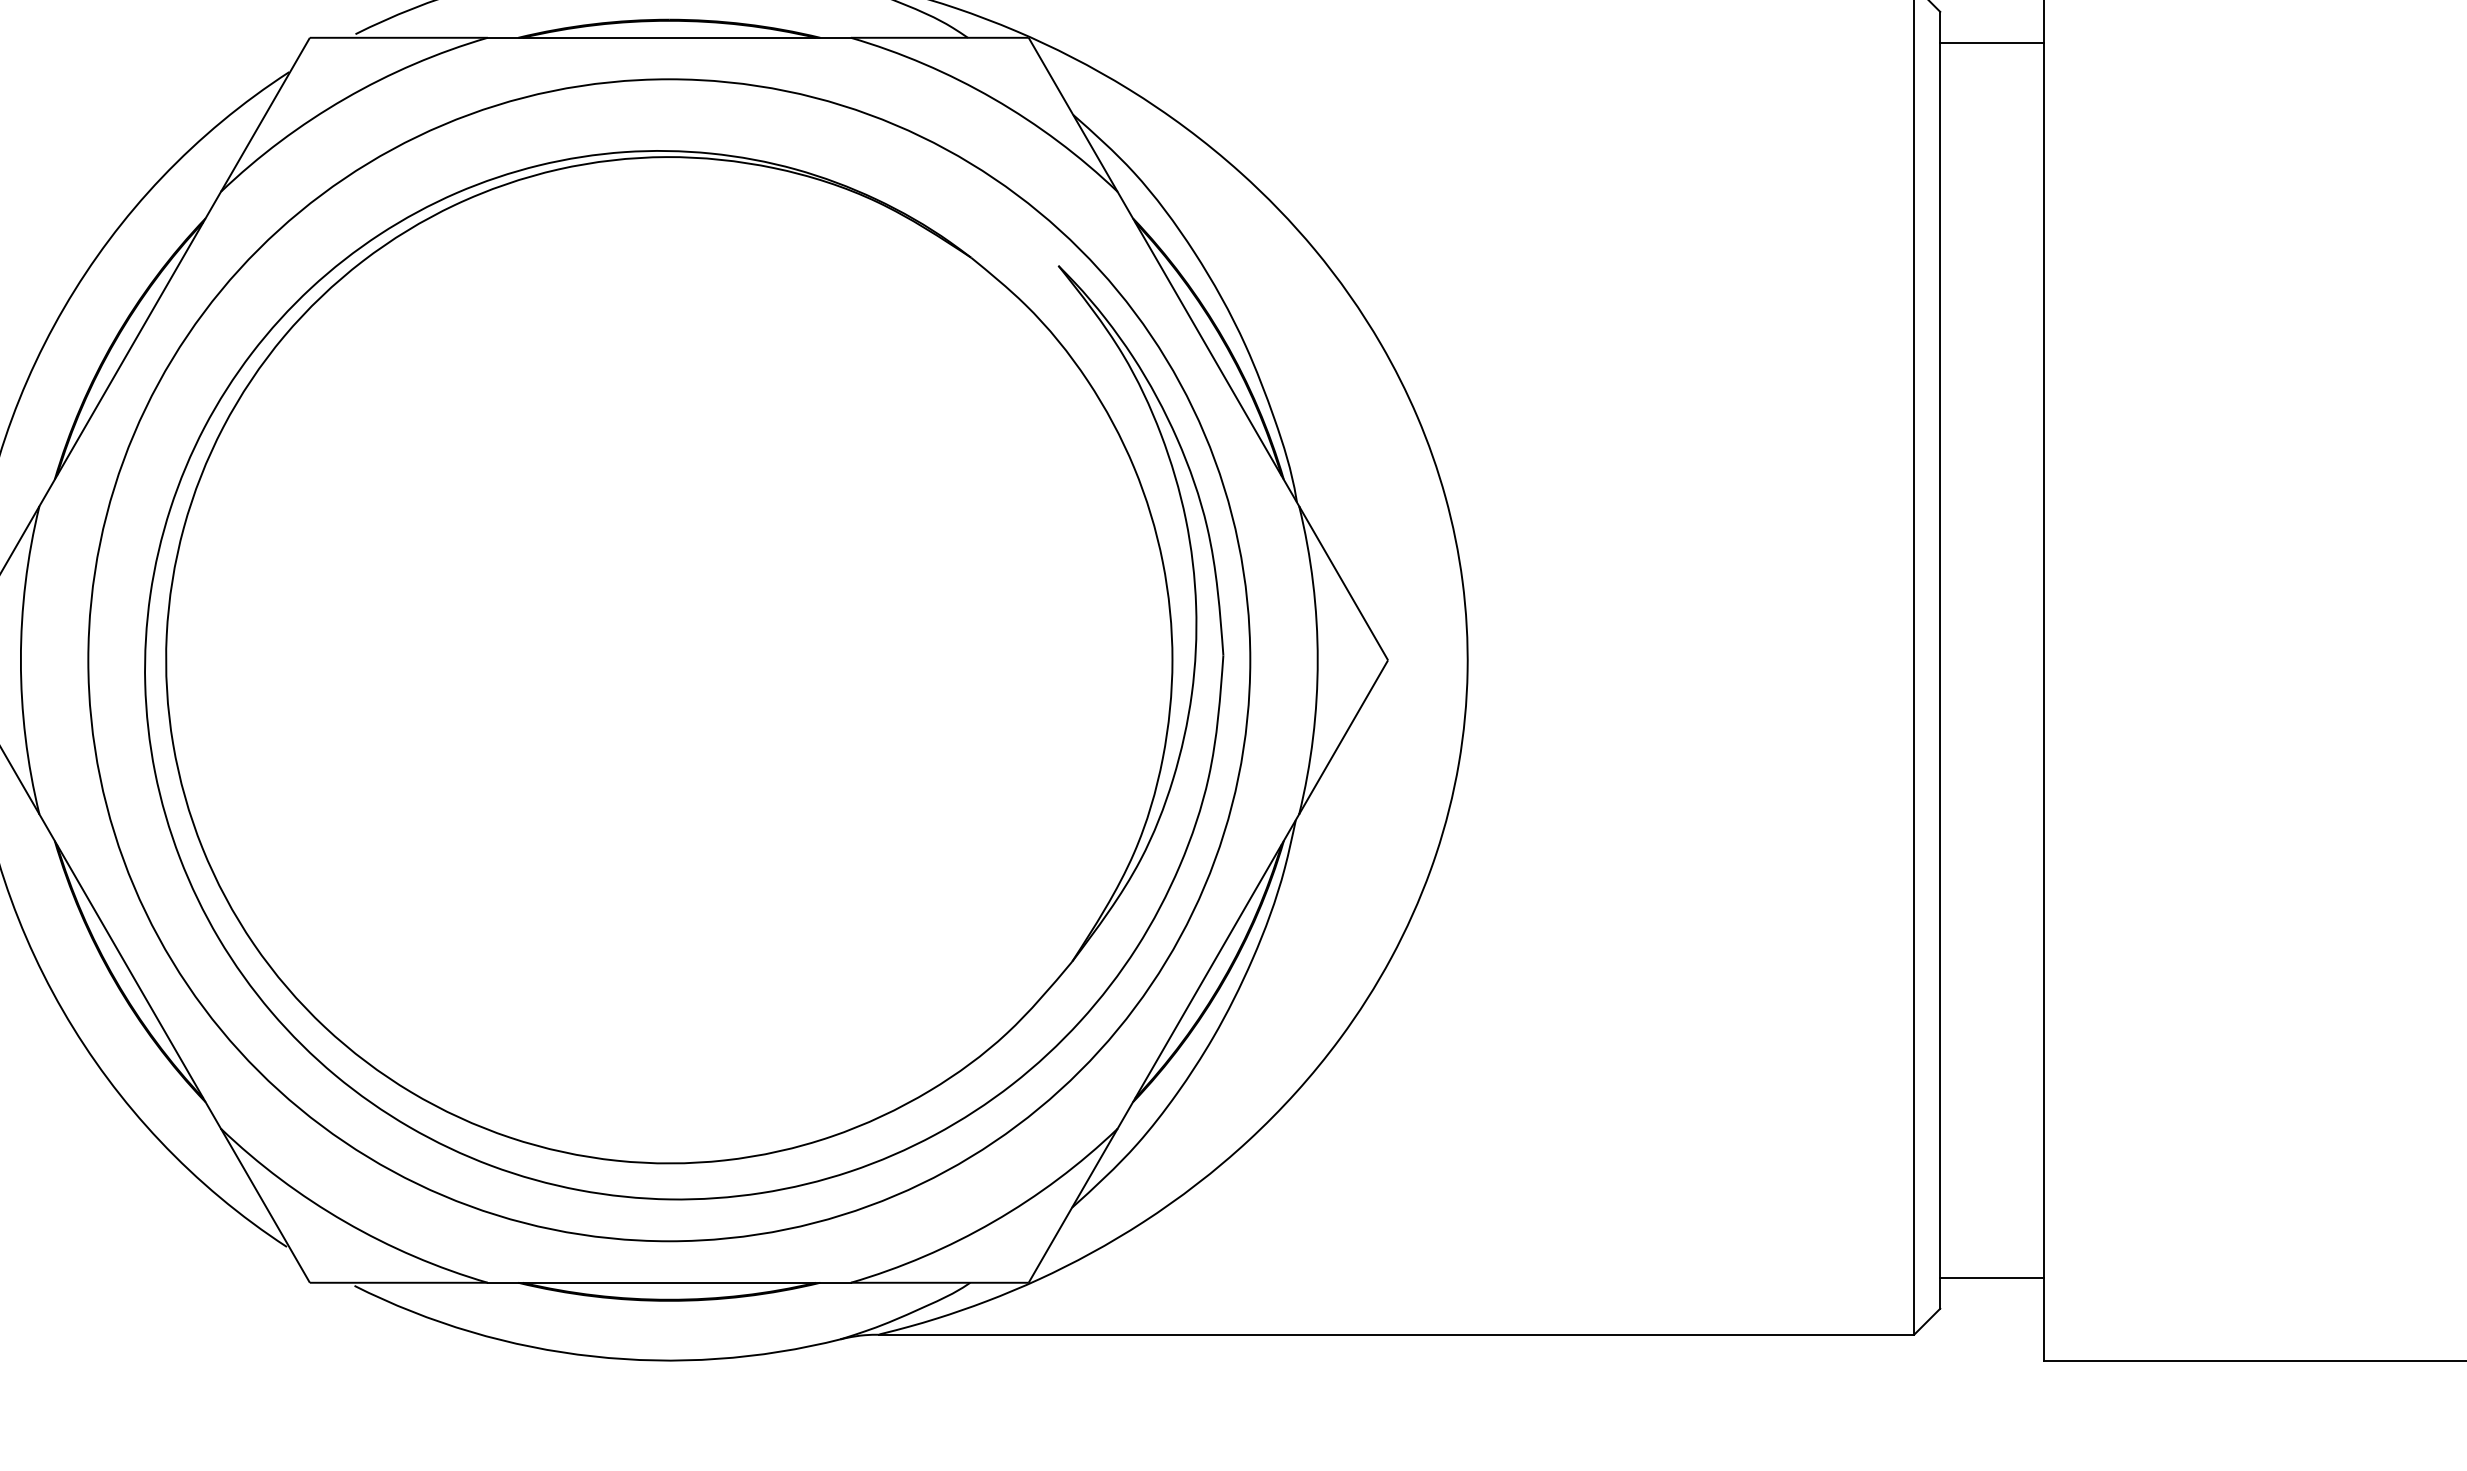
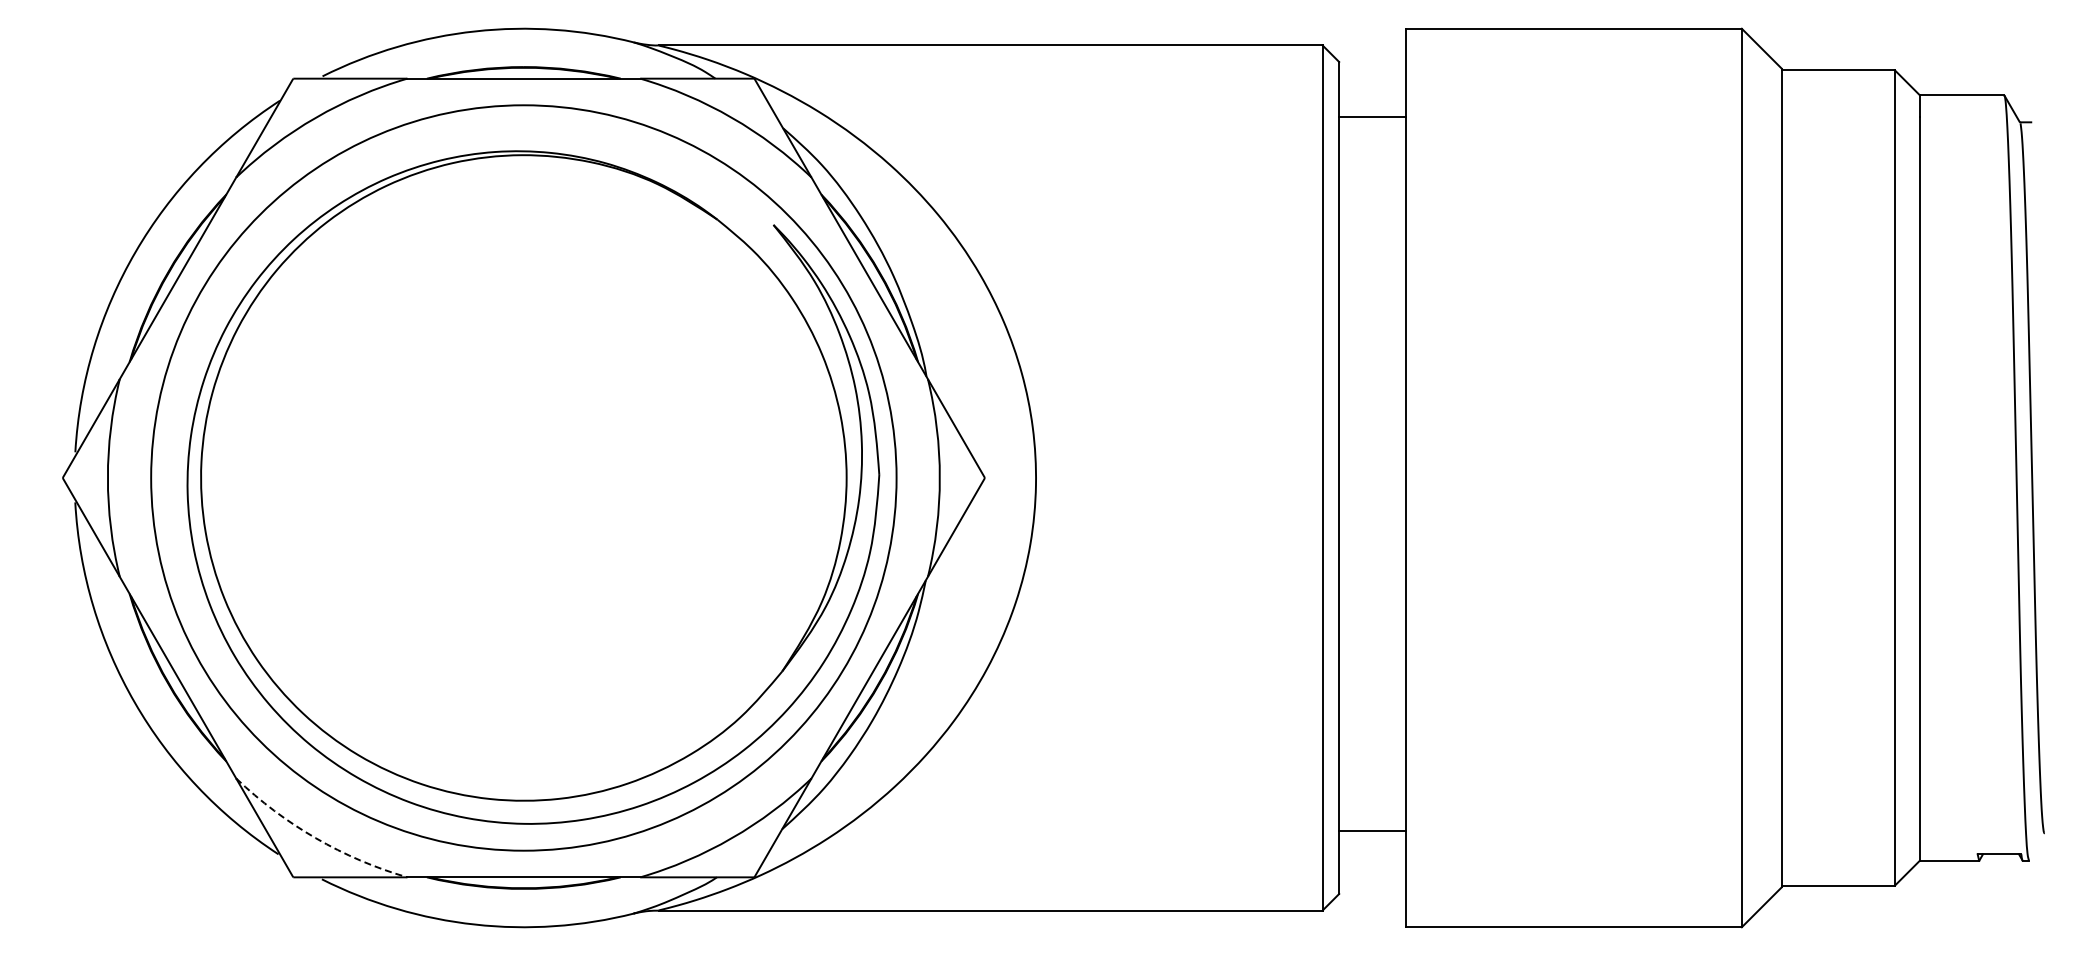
line: (1992, 43) -> (1372, 117), moved
arc: (344, 1222) -> (315, 838), solid -> dashed
line: (1992, 1278) -> (1372, 831), moved

